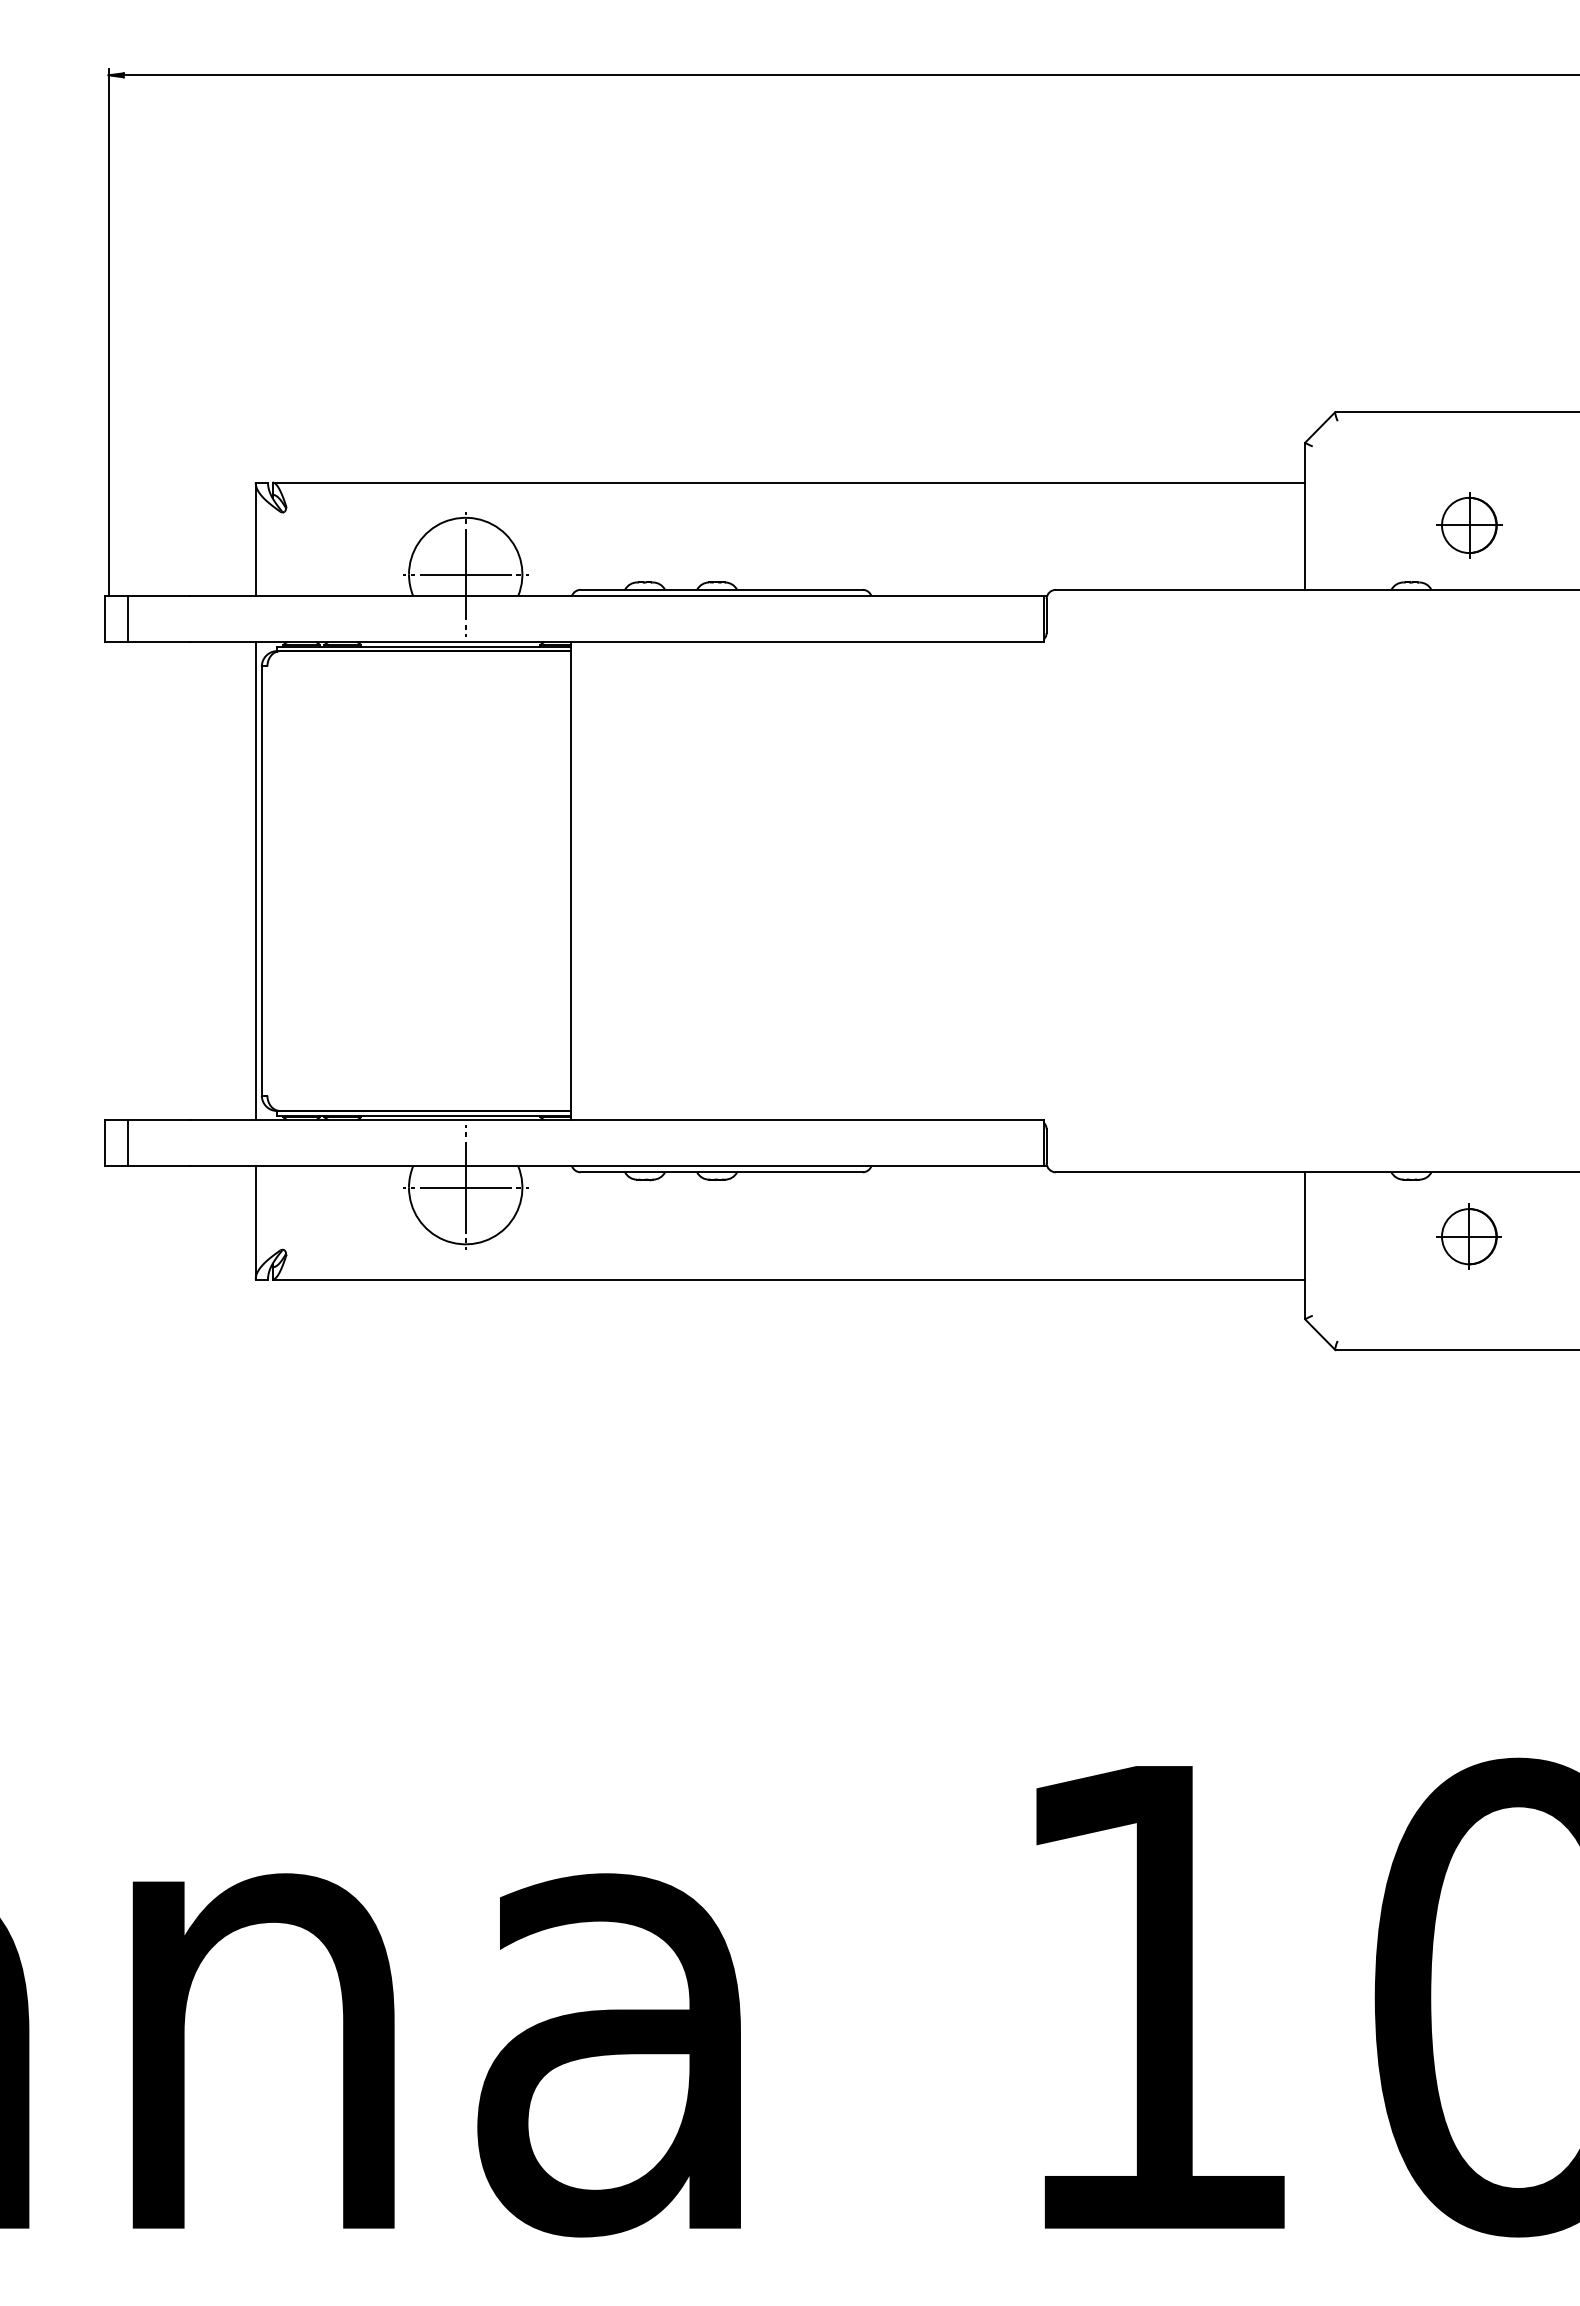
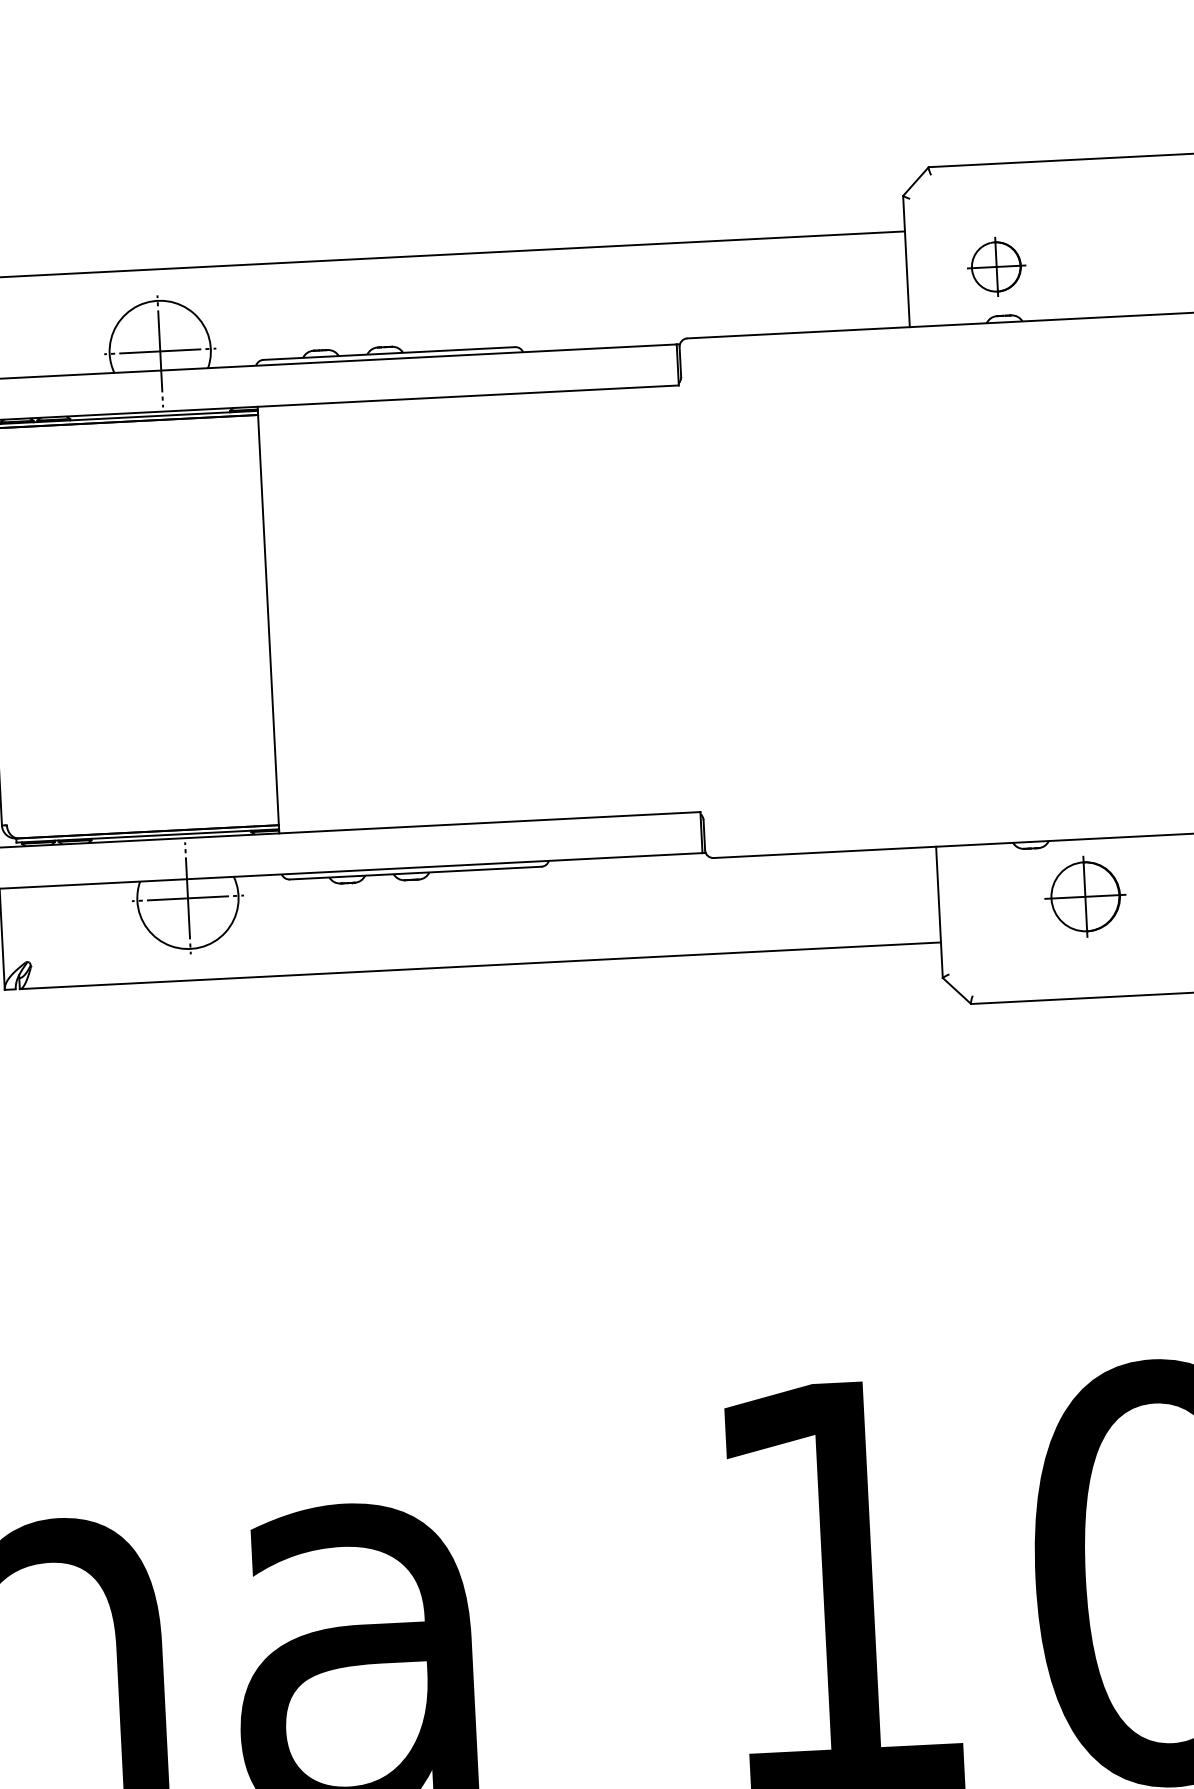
part: (1469, 525) -> (996, 267), moved
part: (1468, 1236) -> (1084, 896), size x1.4

